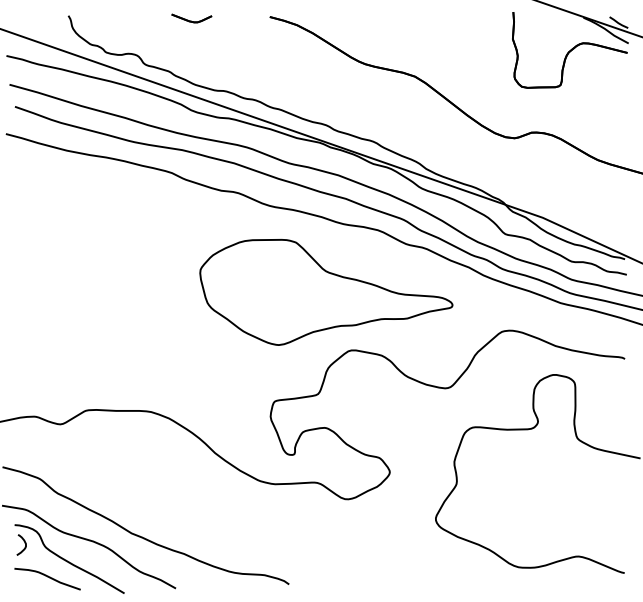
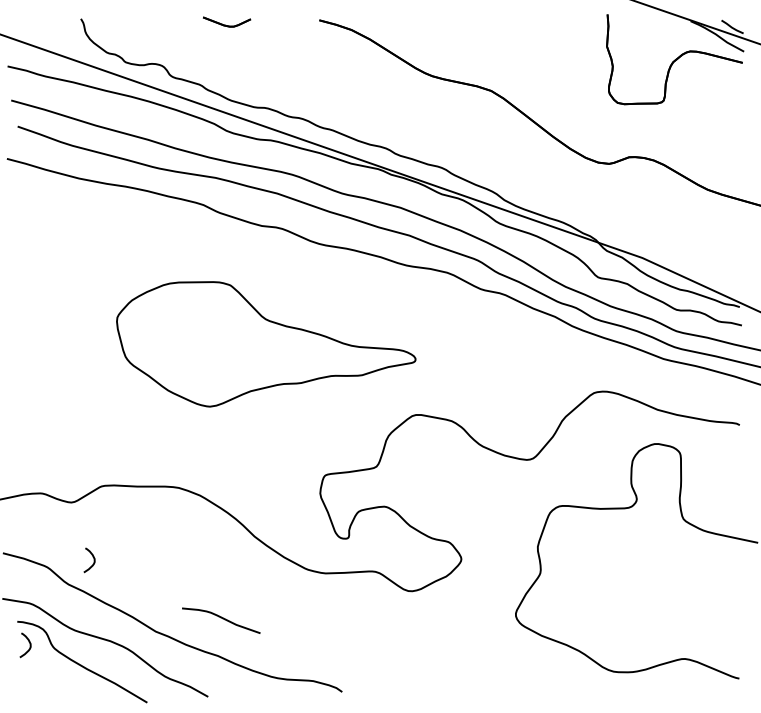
part: (326, 292) -> (266, 344), moved
curve: (79, 473) -> (93, 560), added
curve: (48, 578) -> (222, 619), moved

